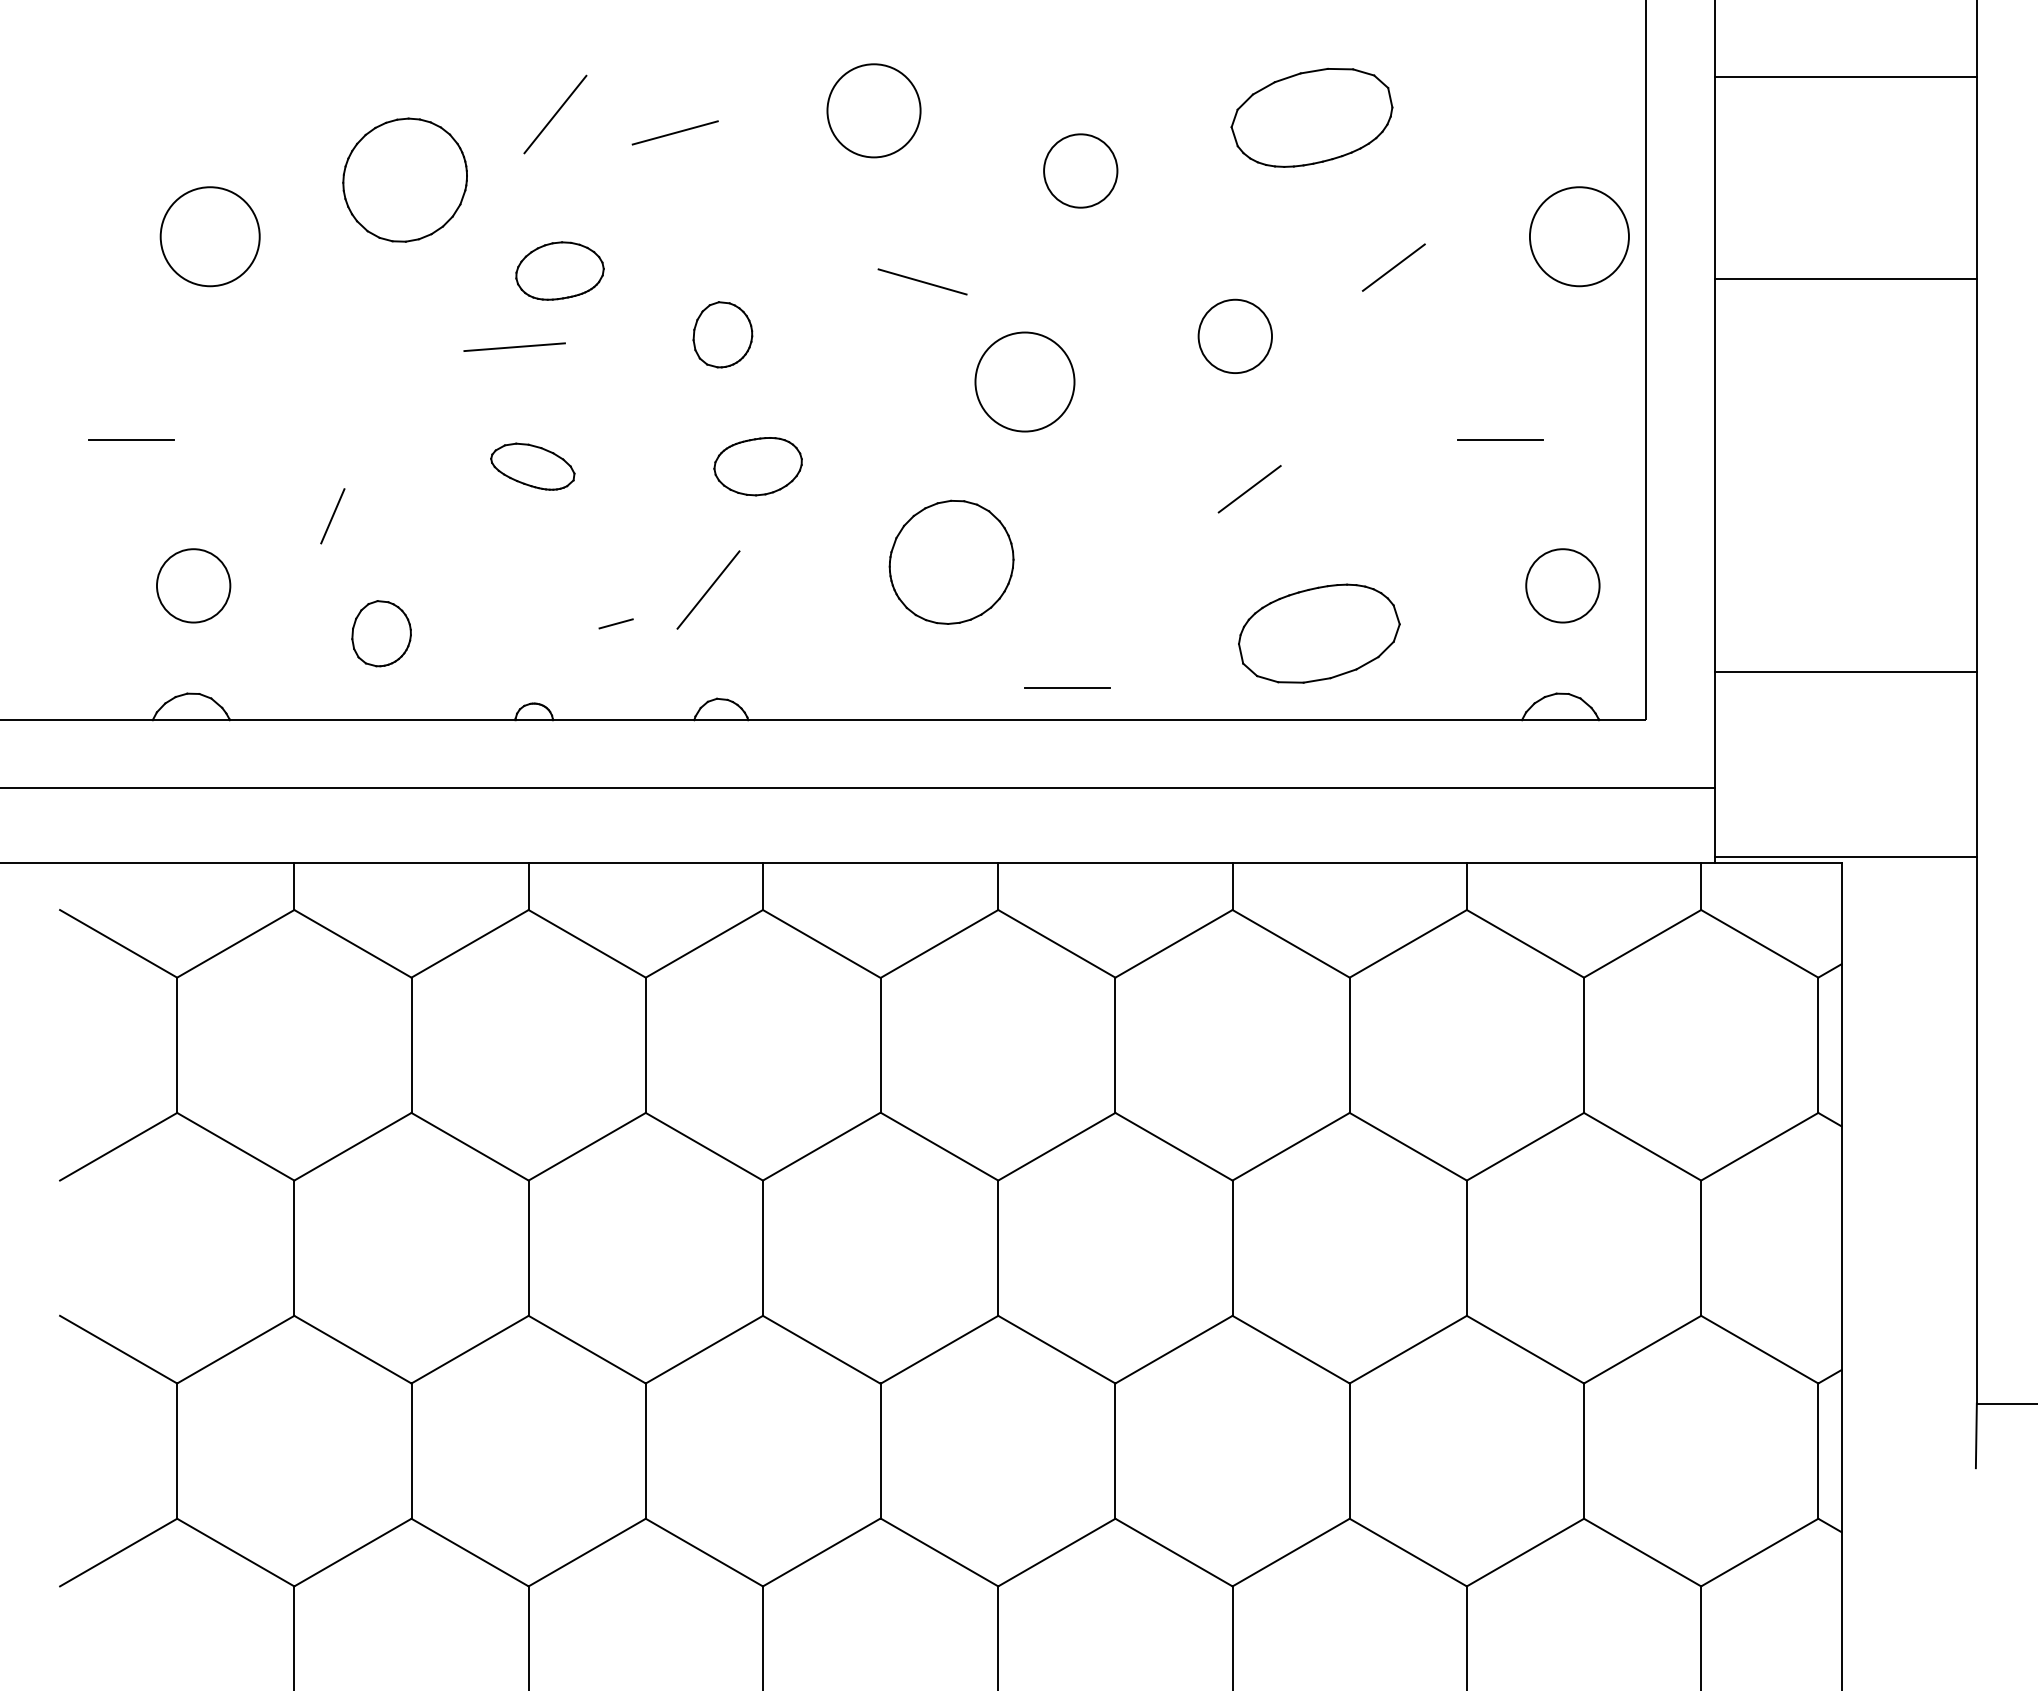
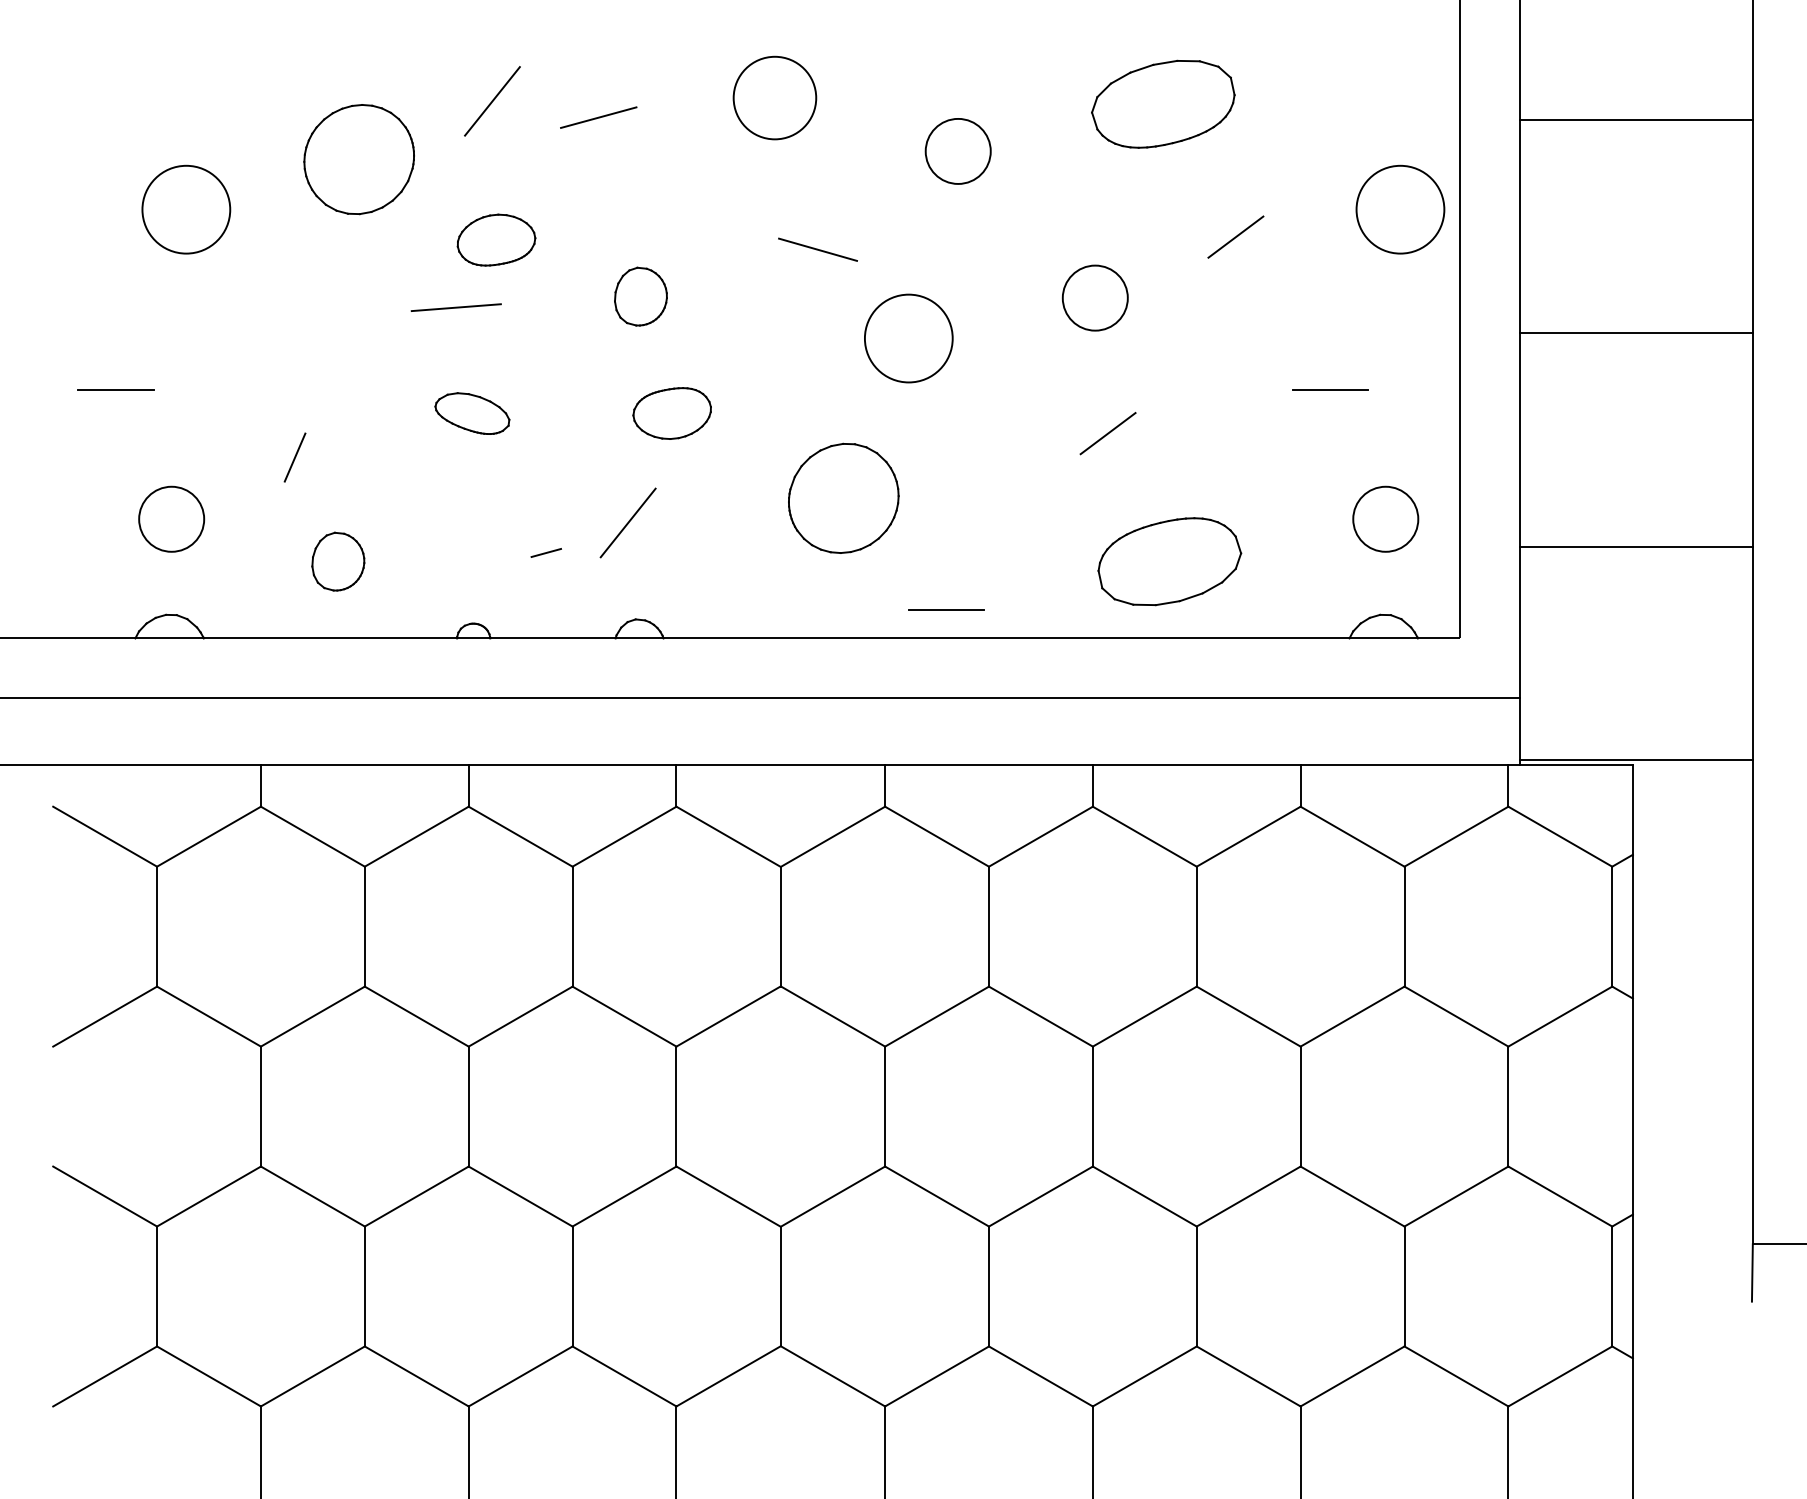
line: (1845, 76) -> (1636, 119), moved
line: (1845, 279) -> (1636, 333), moved
line: (1845, 671) -> (1636, 546), moved

